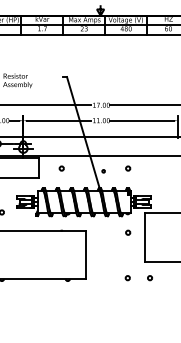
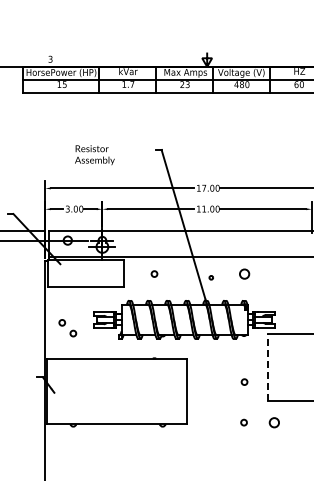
circle: (128, 168) -> (244, 273), size x1.6
circle: (128, 232) -> (244, 381), moved
line: (145, 236) -> (267, 366), solid -> dashed
circle: (149, 278) -> (273, 422), size x1.6

